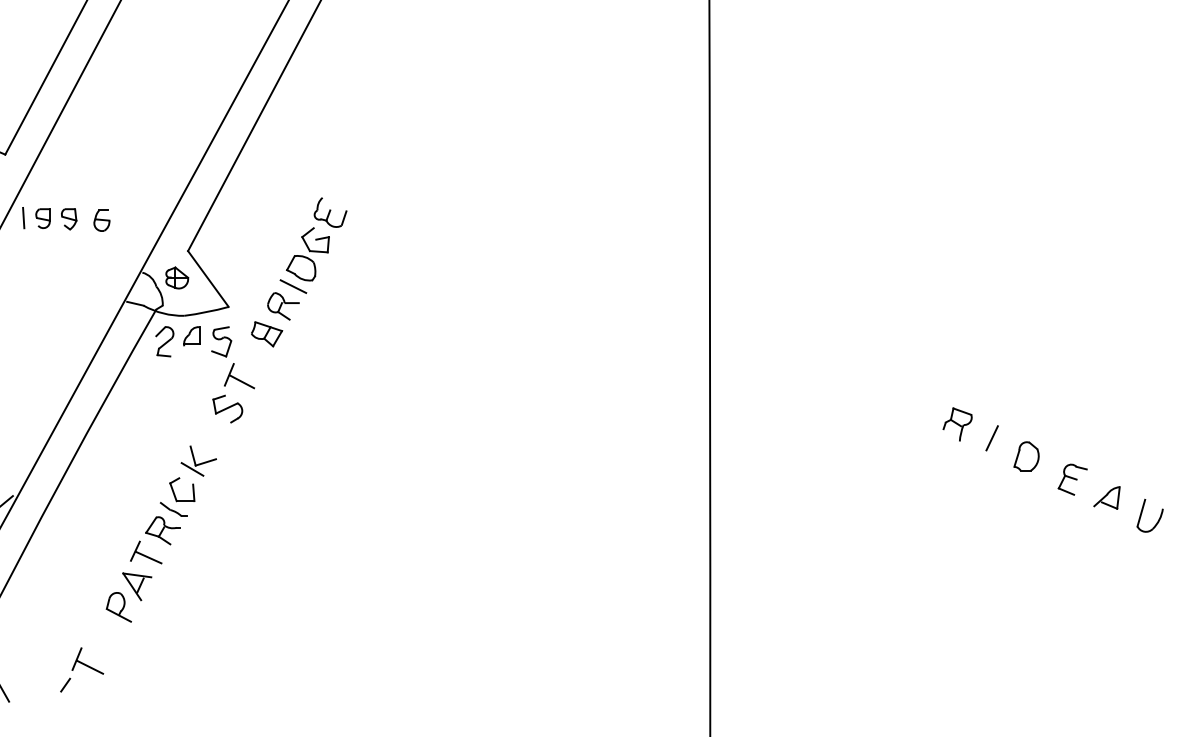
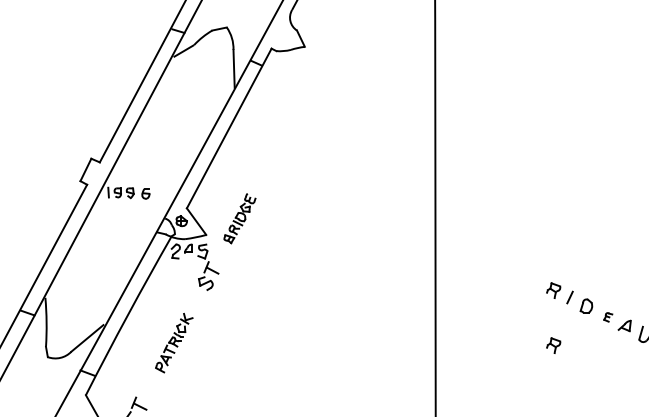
part: (298, 272) -> (239, 218), size x0.7
part: (1070, 480) -> (607, 317), size x0.6
part: (162, 532) -> (174, 342), size x0.7
part: (957, 538) -> (553, 345), added

